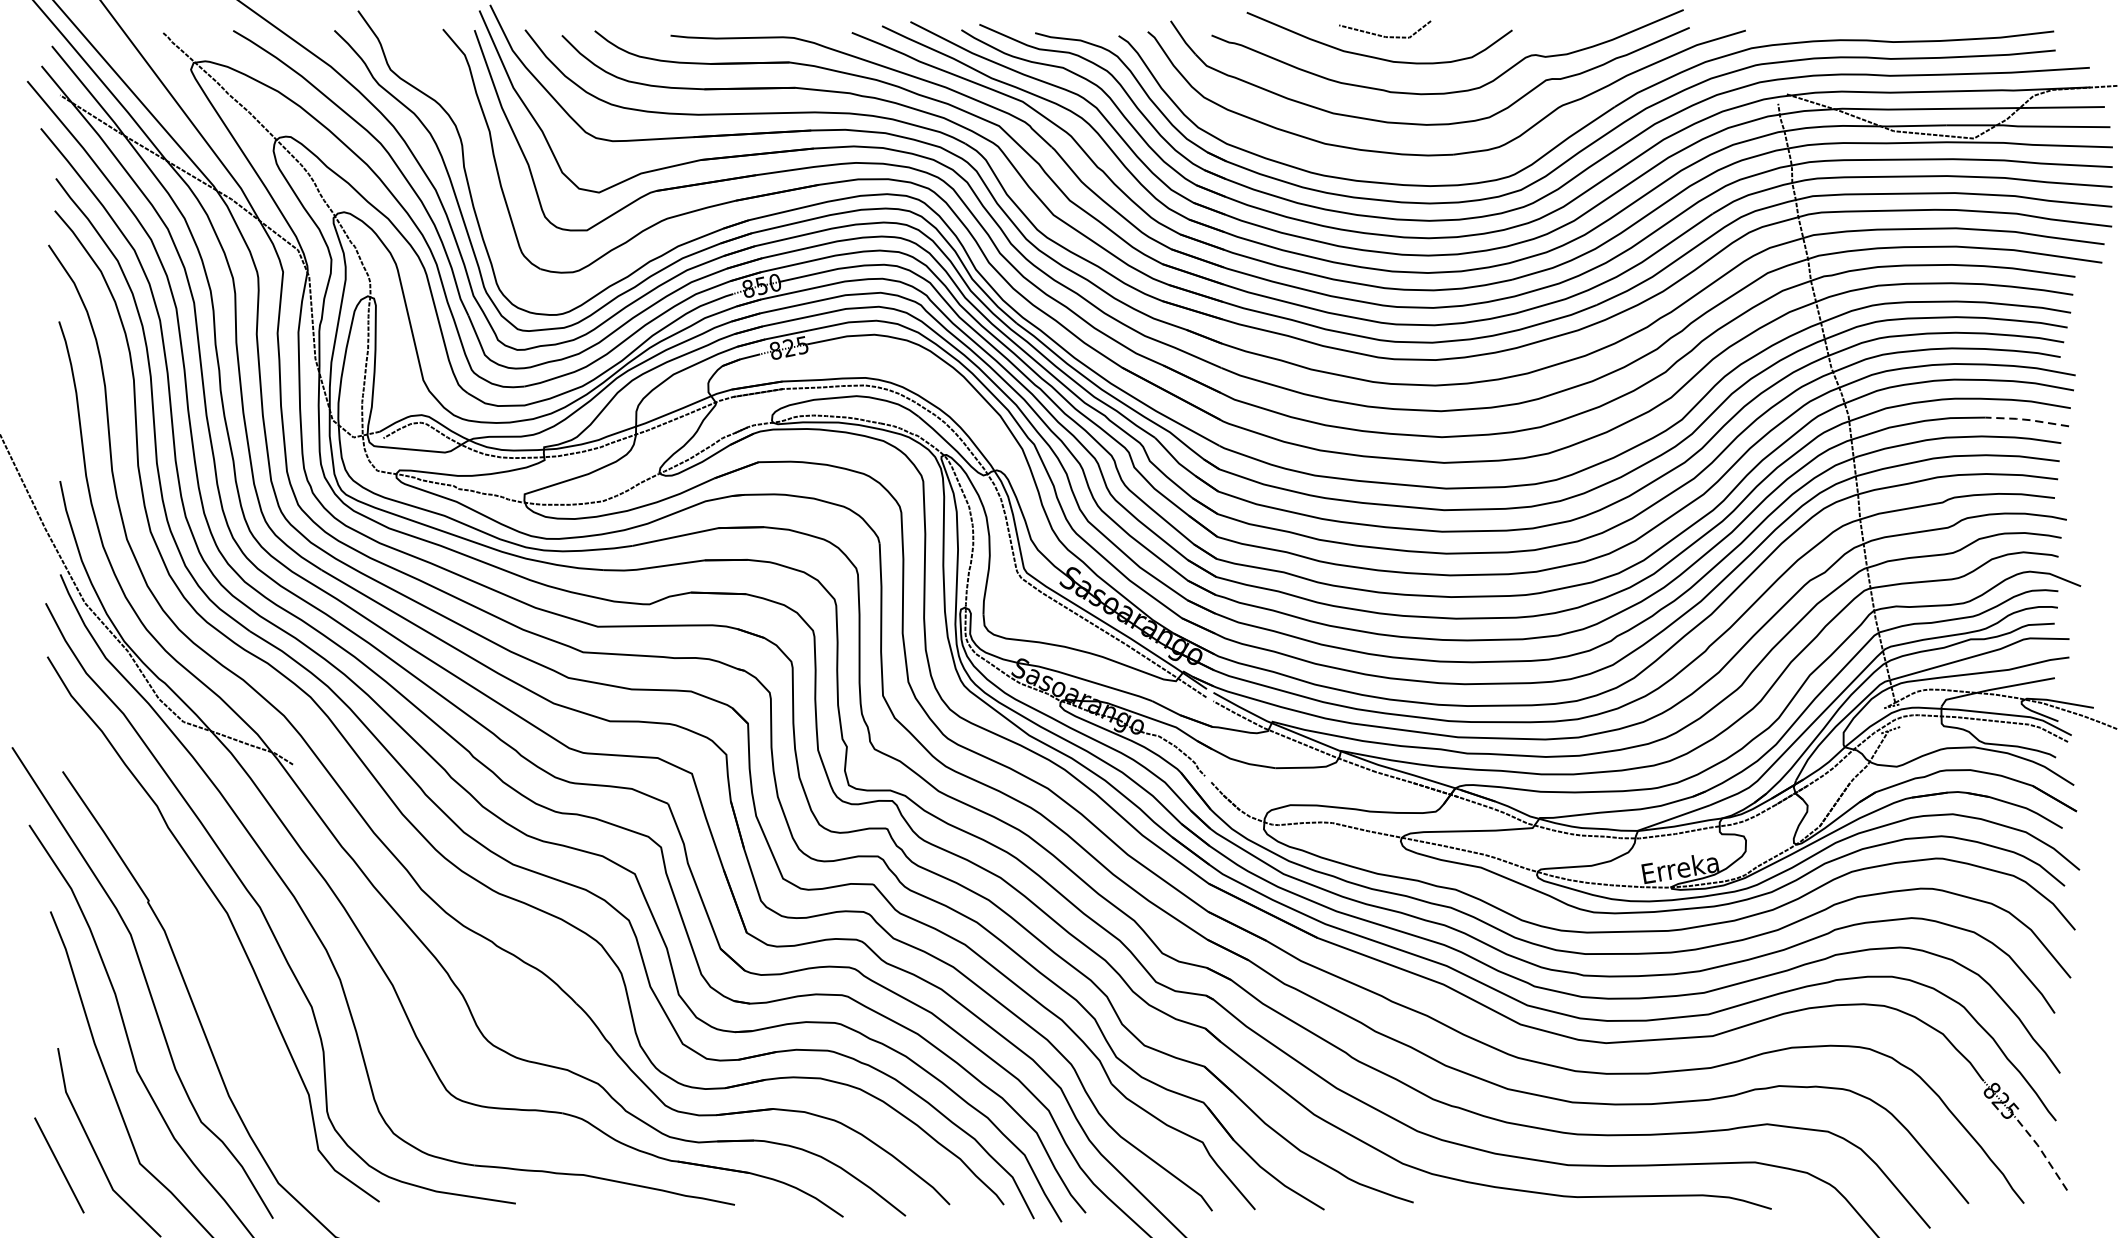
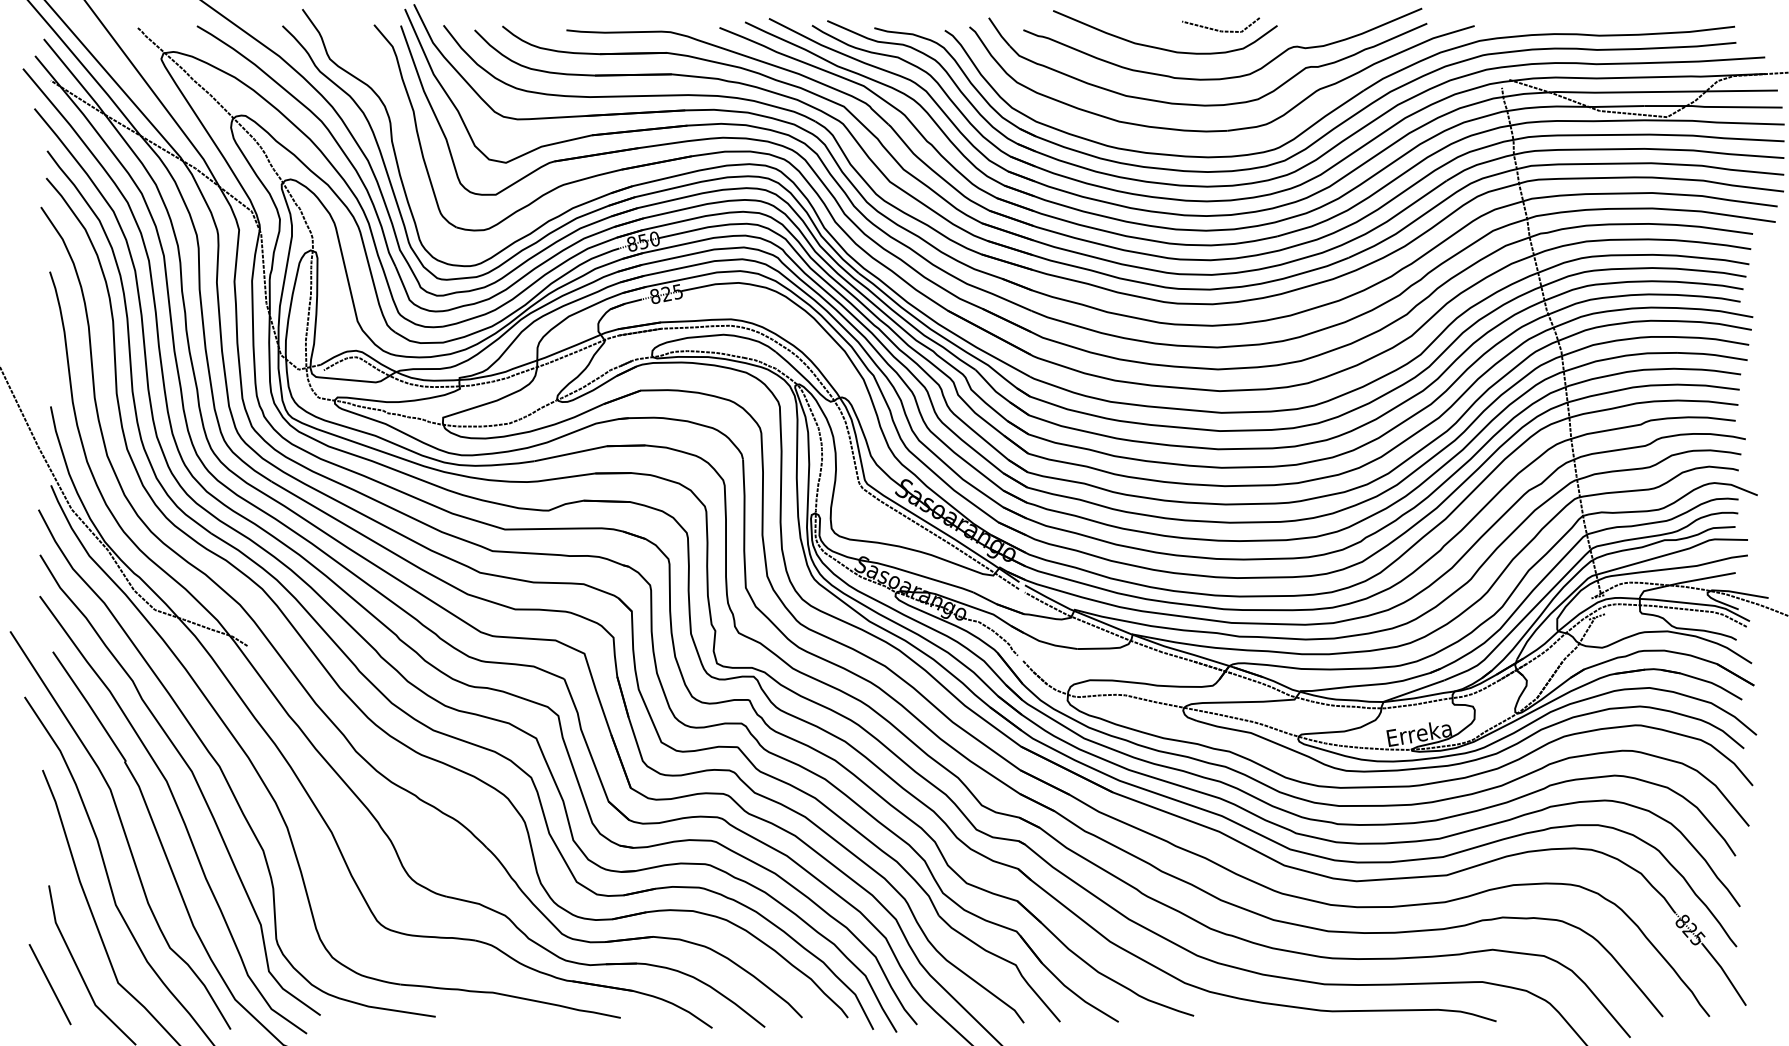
line: (1382, 34) -> (1218, 29), moved
line: (2027, 419) -> (1712, 354), dashed -> solid
curve: (211, 960) -> (178, 811), added
line: (2041, 1151) -> (1724, 972), dashed -> solid

